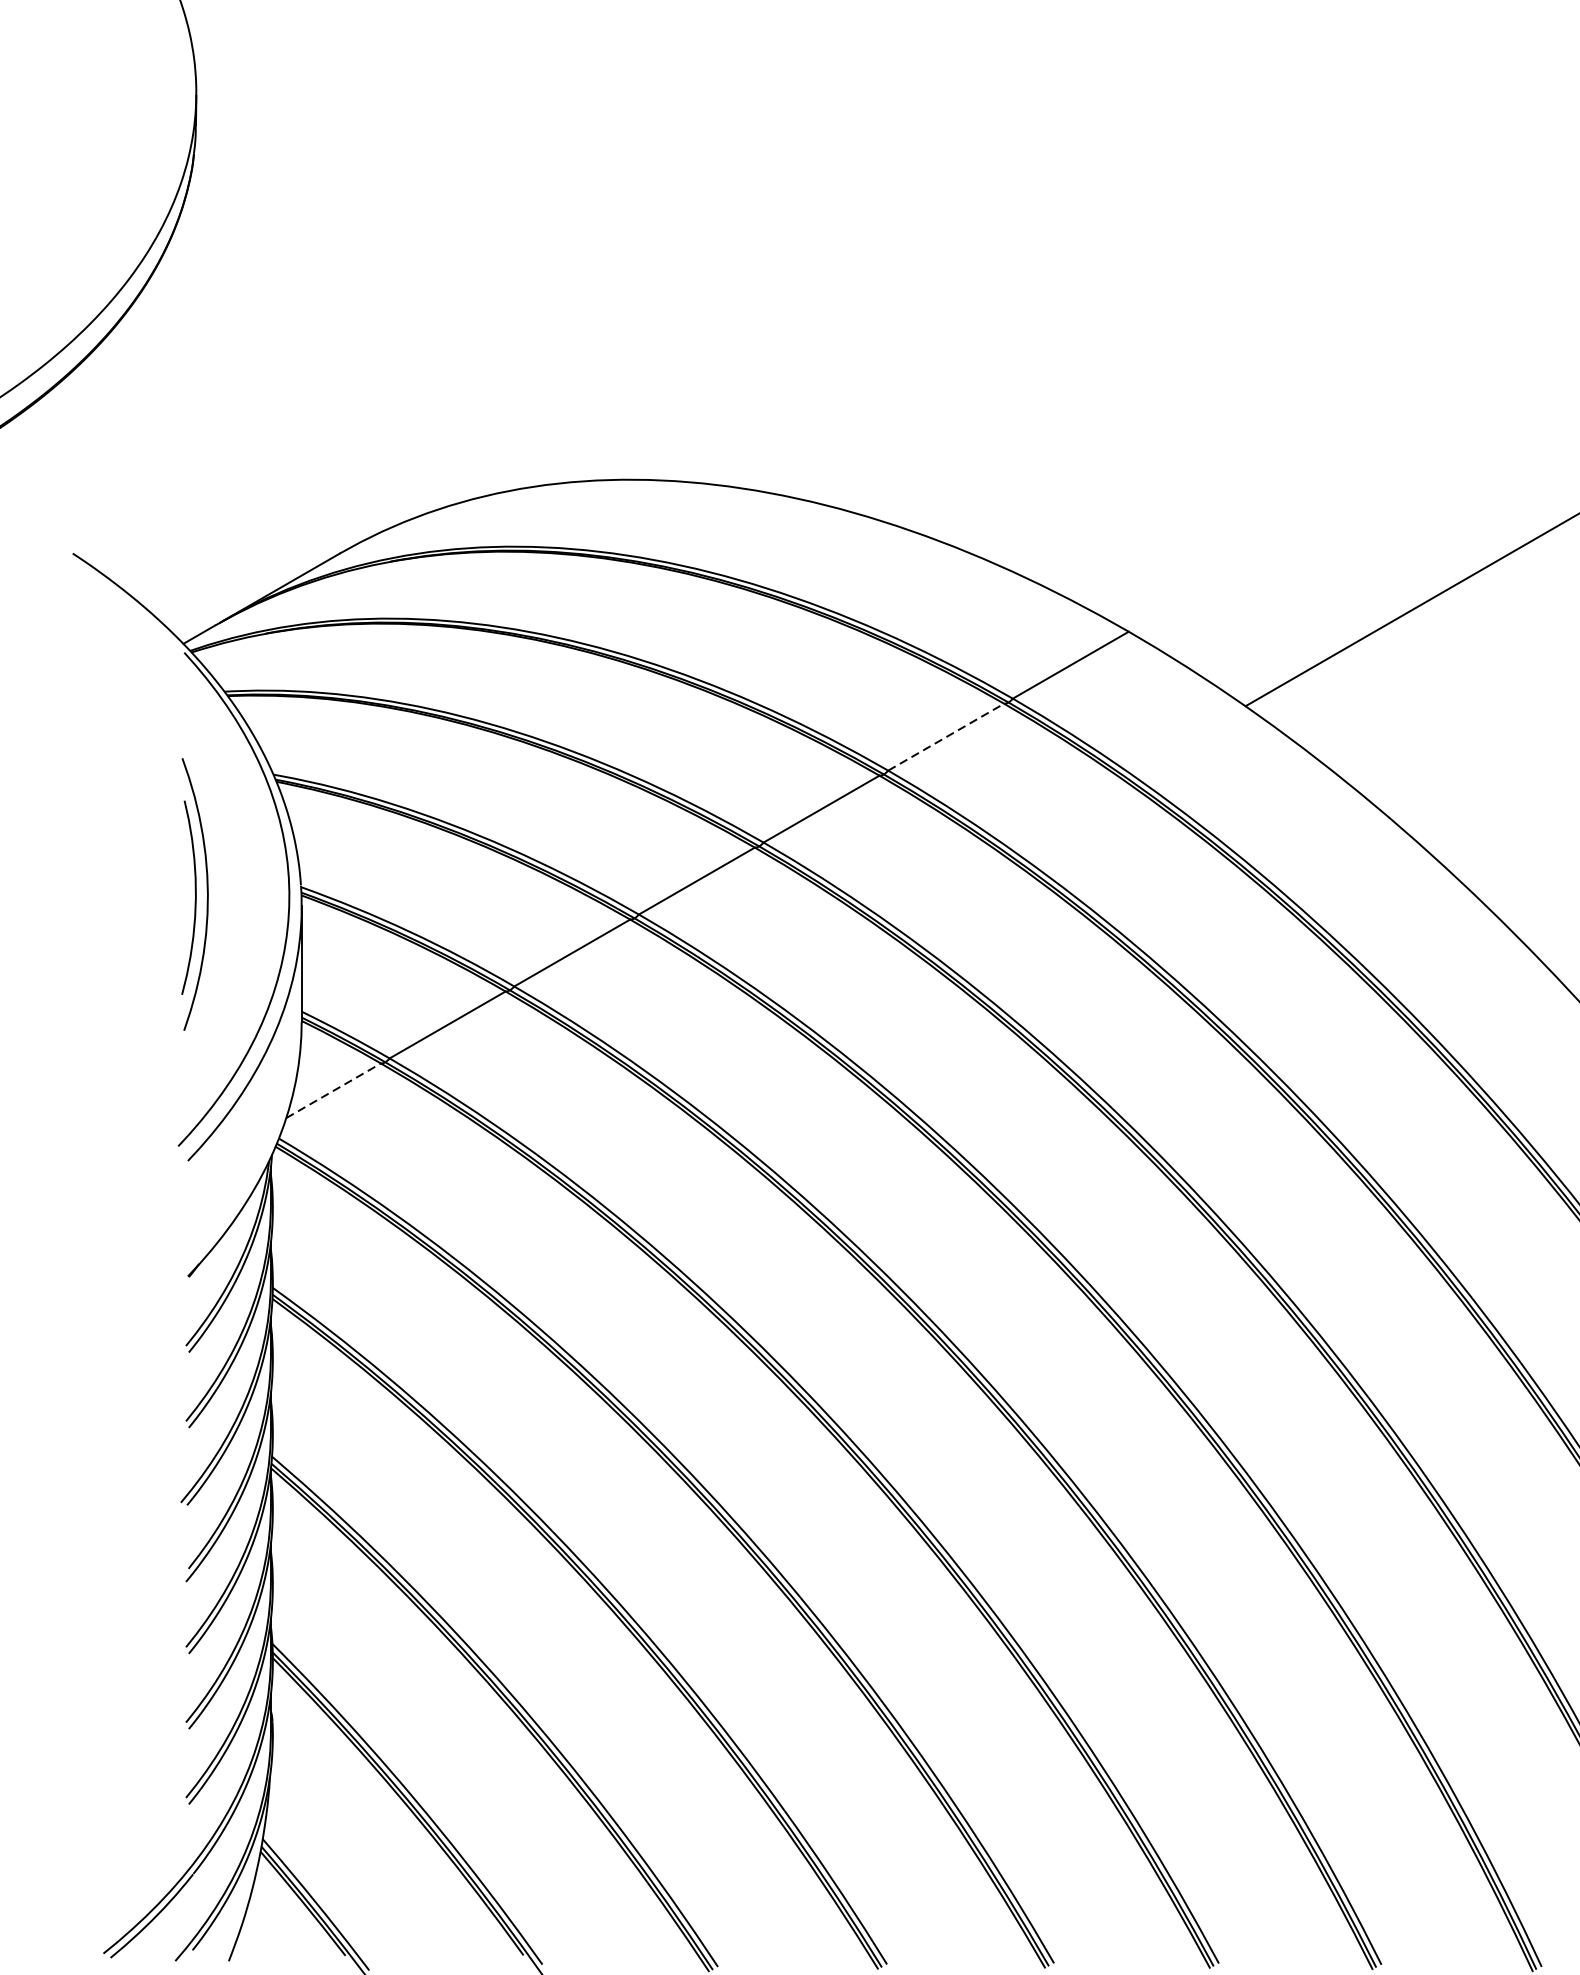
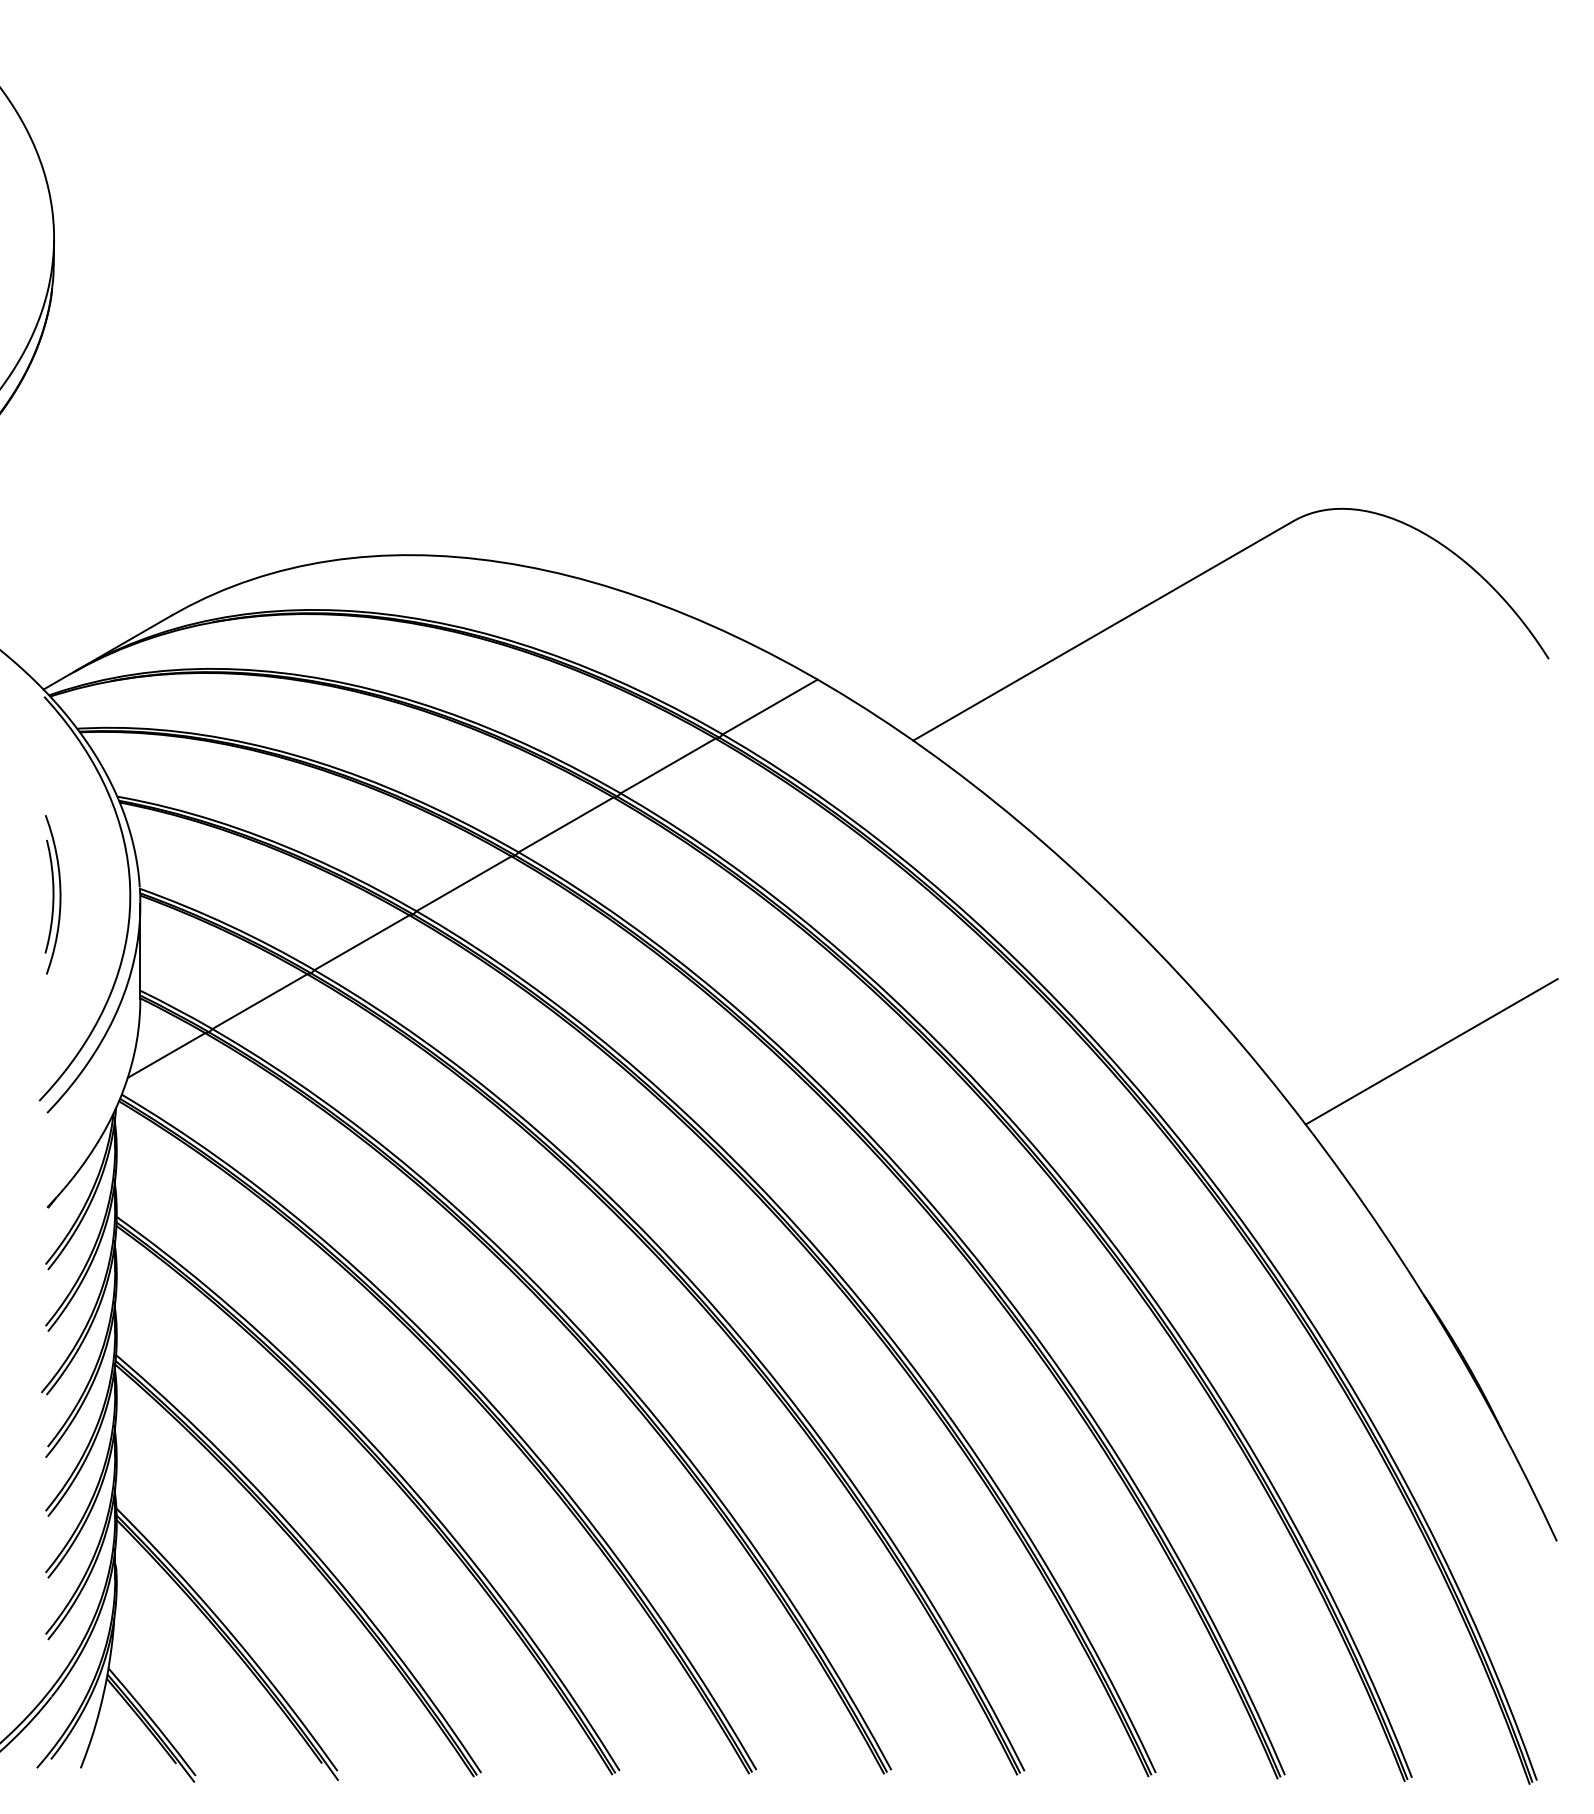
line: (946, 736) -> (668, 765), dashed -> solid
part: (194, 894) -> (52, 894), size x0.71
line: (333, 1090) -> (166, 1055), dashed -> solid

